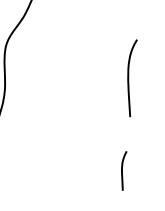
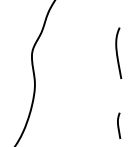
curve: (129, 76) -> (117, 52), moved

